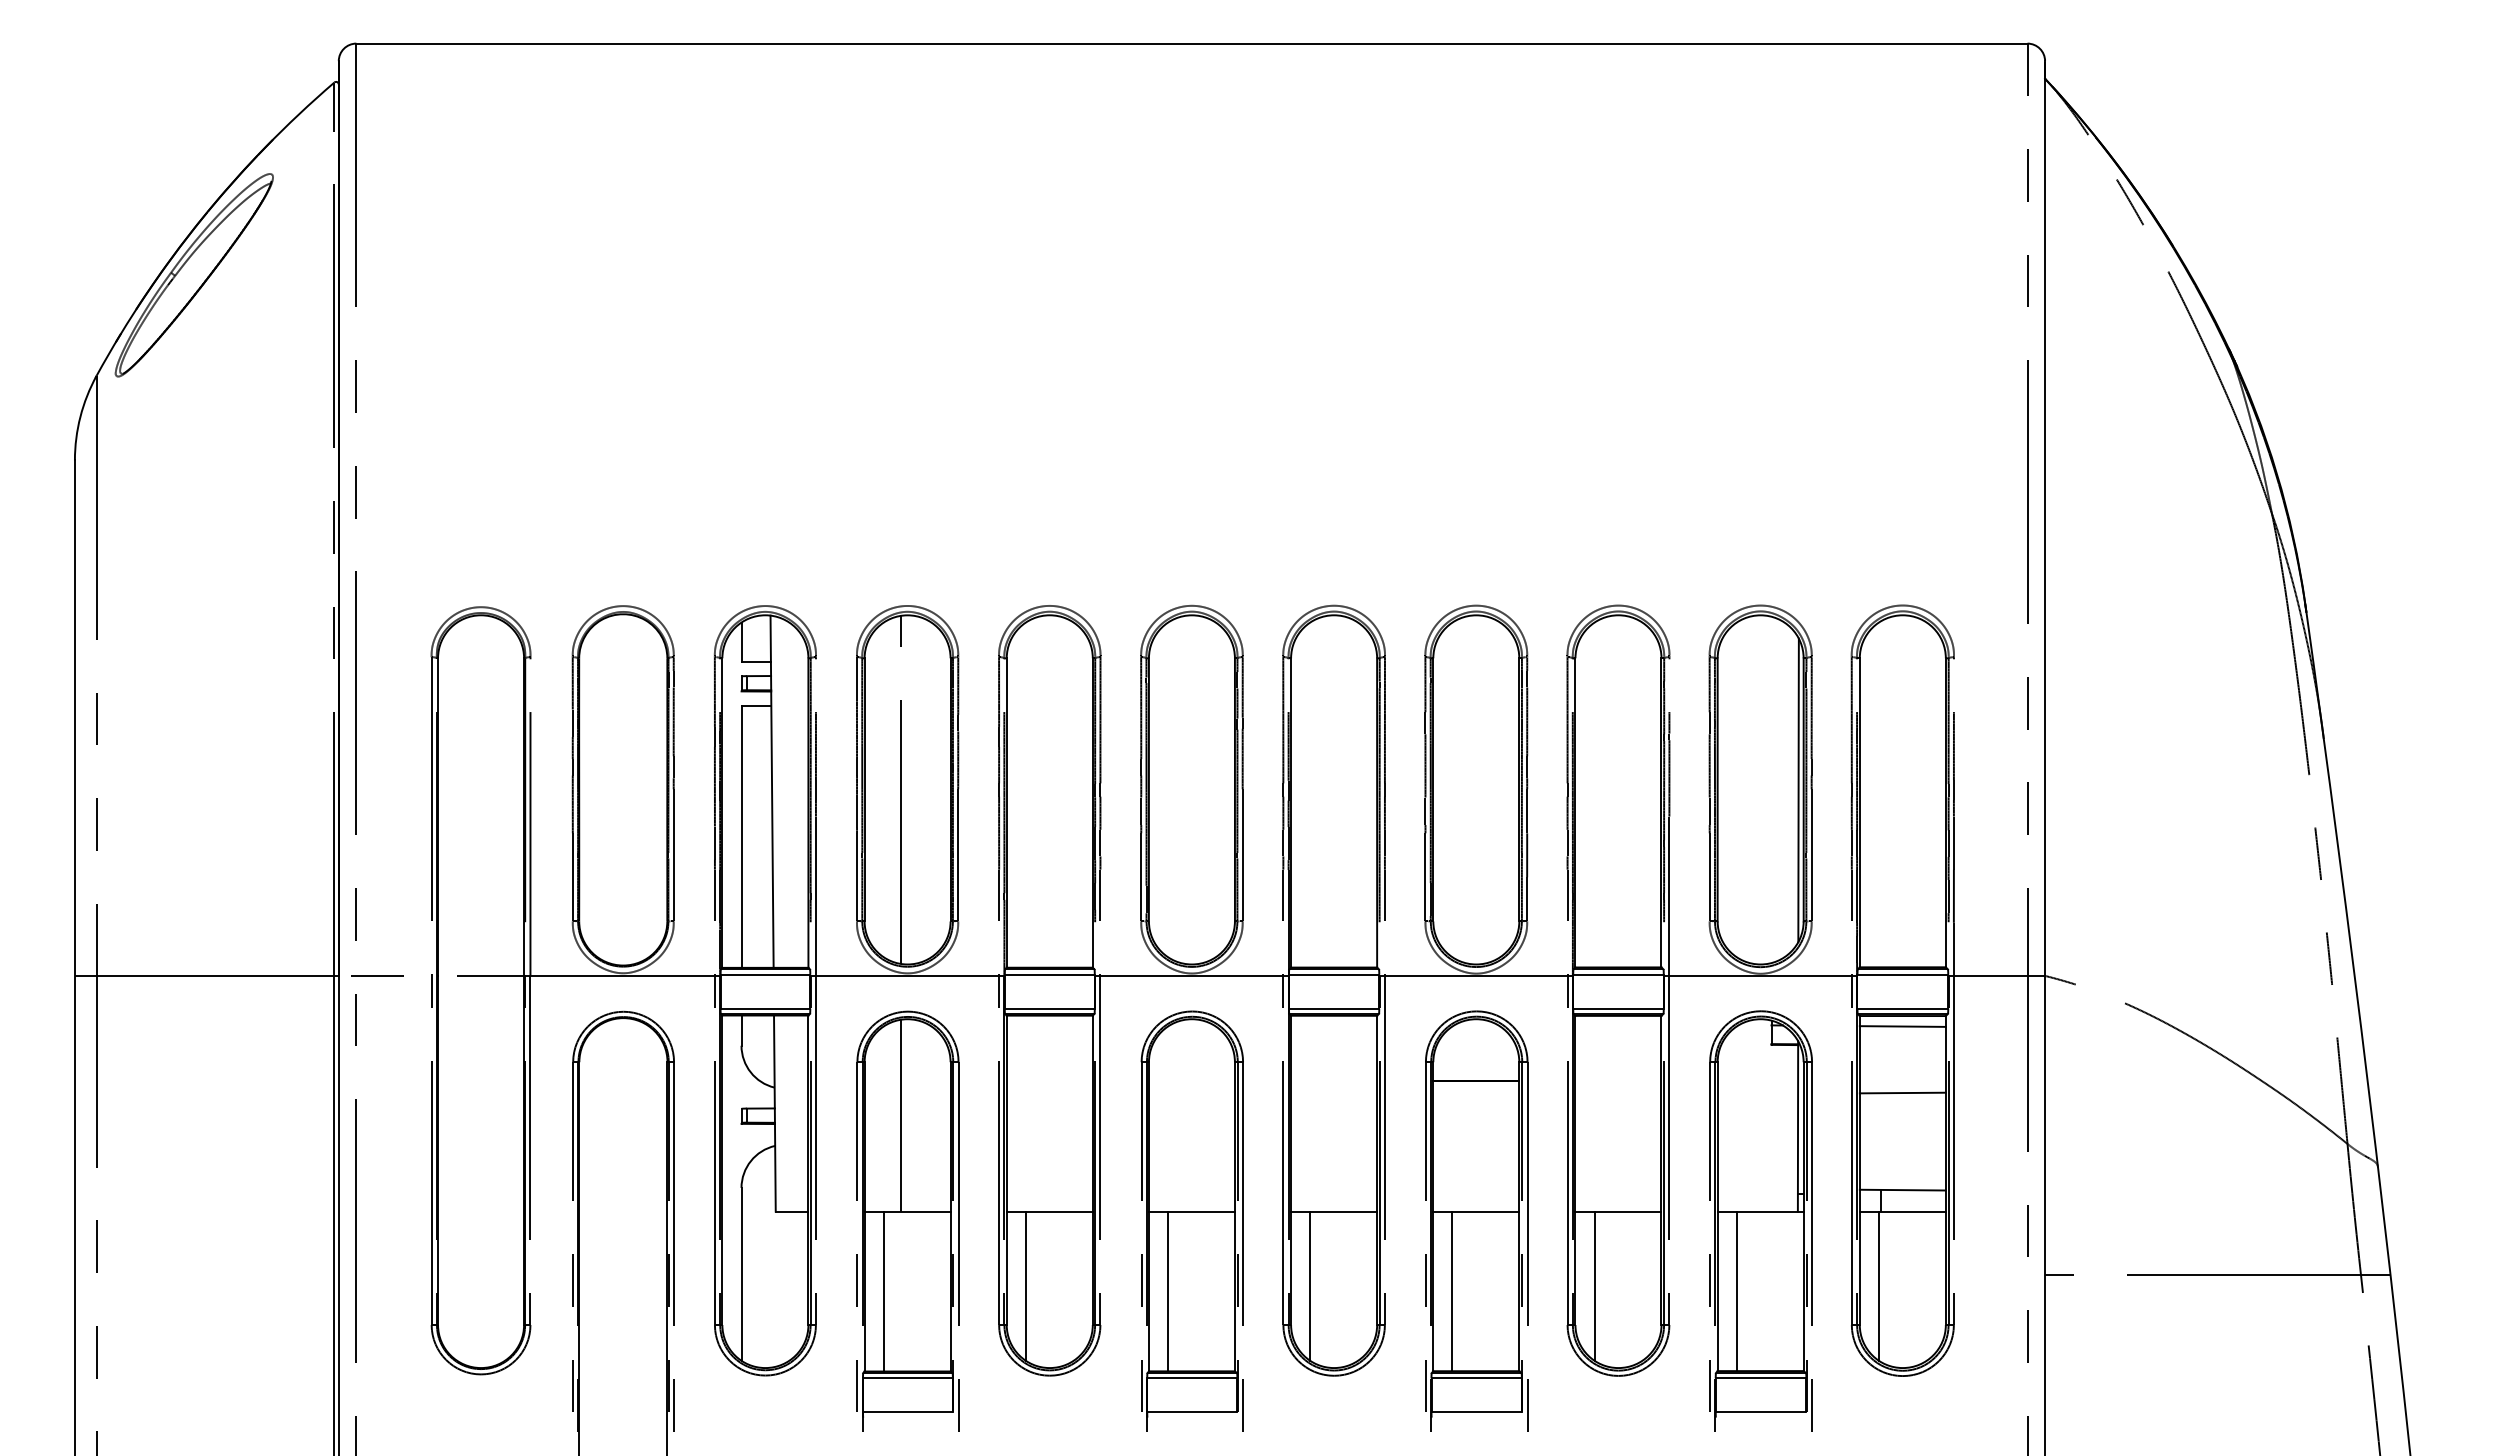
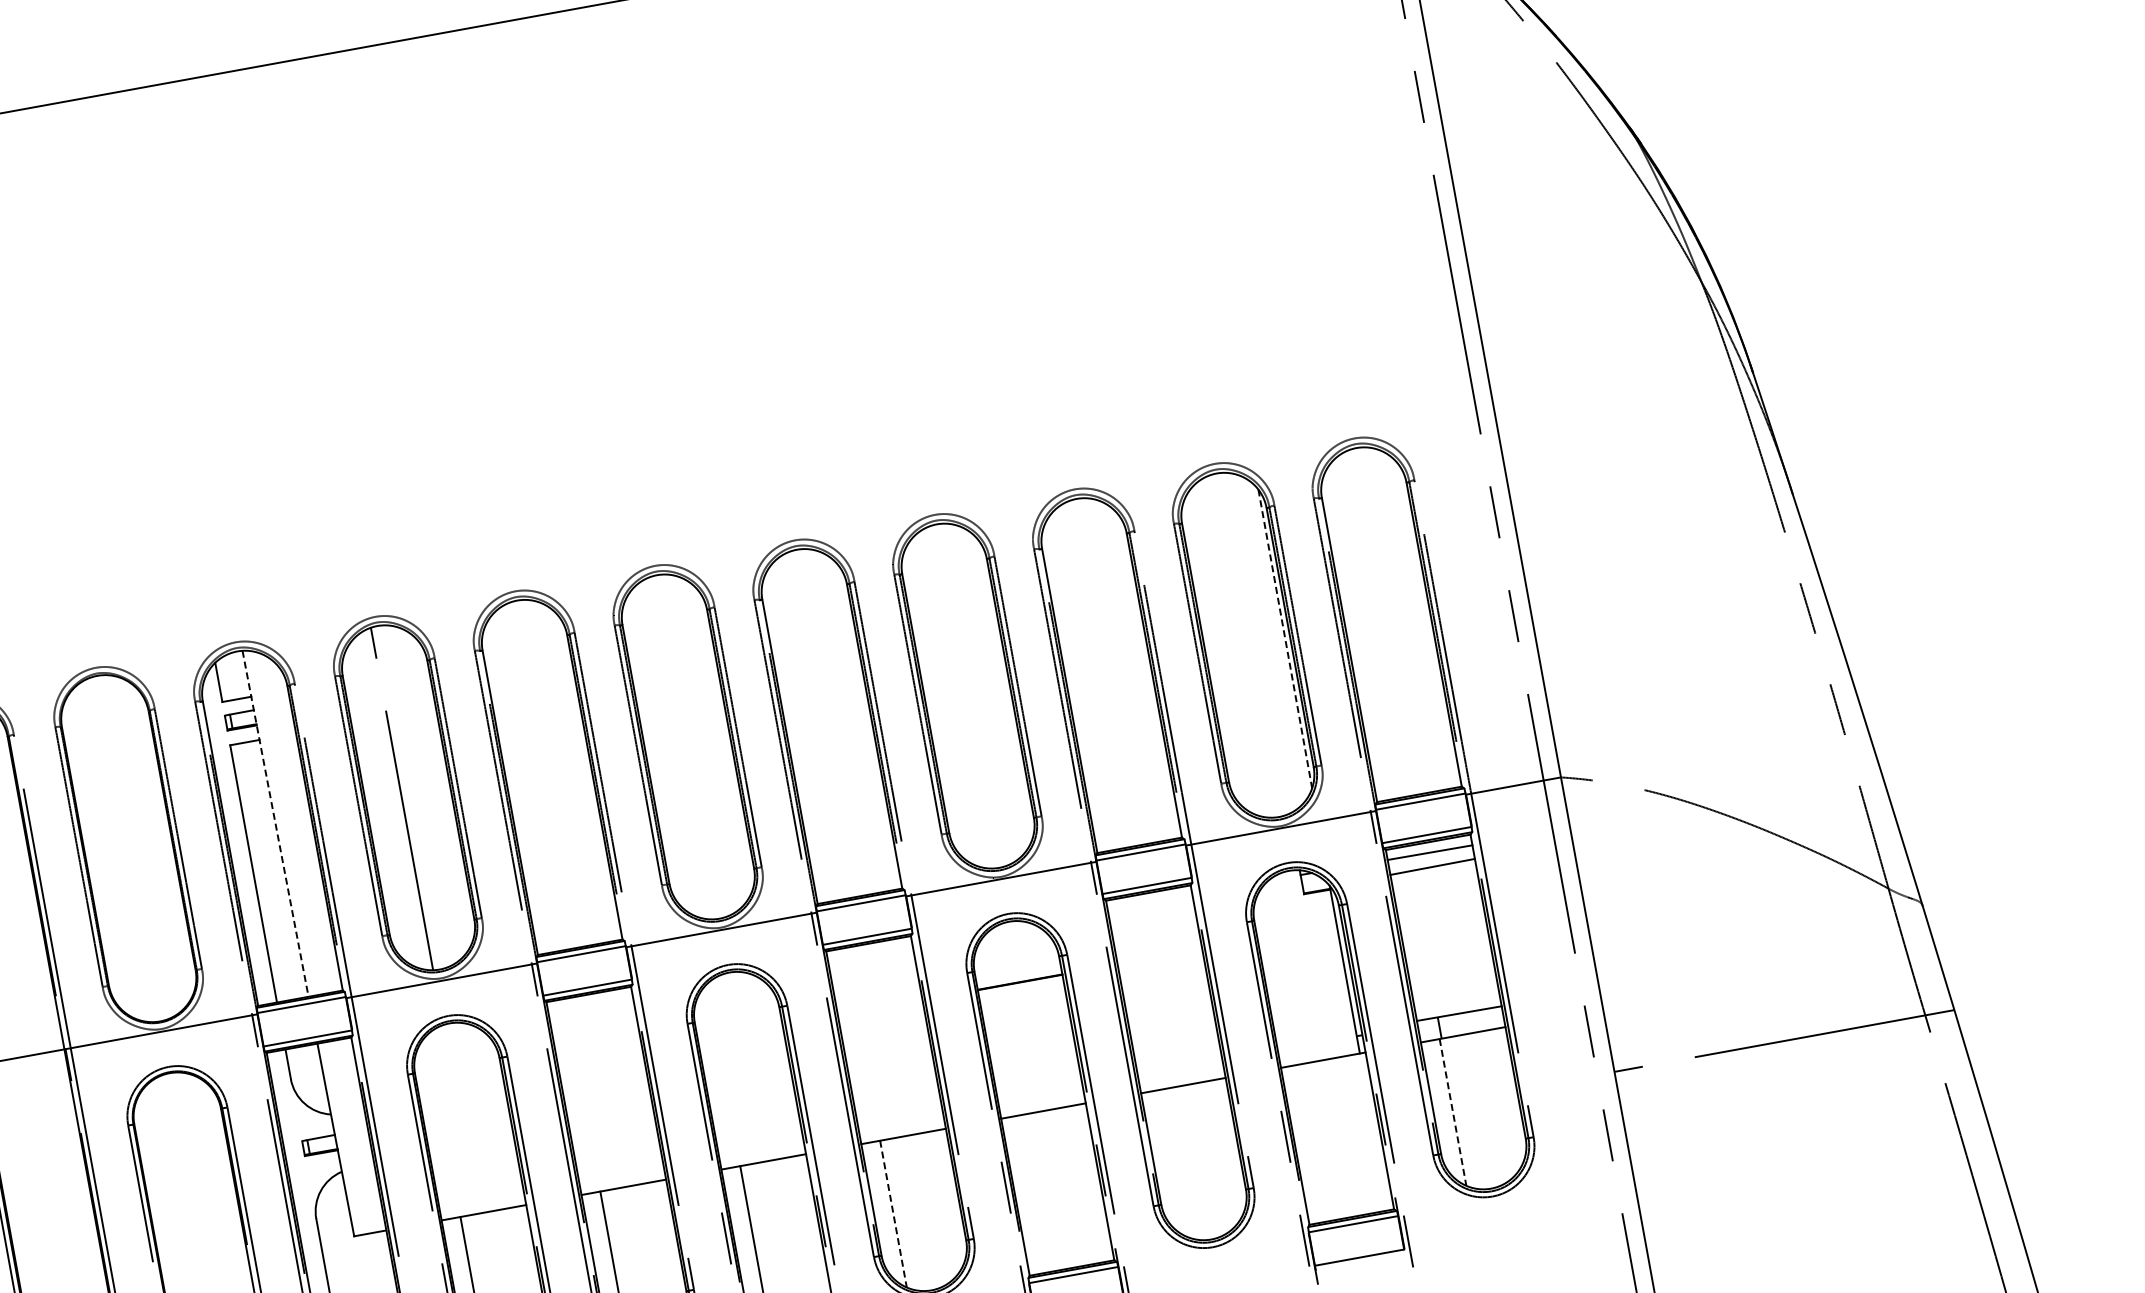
line: (1798, 790) -> (1285, 639), solid -> dashed
line: (772, 792) -> (276, 824), solid -> dashed
line: (1902, 1092) -> (1432, 866), moved
line: (900, 1115) -> (459, 1119), removed
line: (1594, 1285) -> (1173, 1162), removed
line: (1310, 1286) -> (893, 1214), solid -> dashed
line: (1878, 1286) -> (1452, 1112), solid -> dashed
line: (1452, 1291) -> (1034, 1193), removed
line: (1736, 1291) -> (1313, 1143), removed

